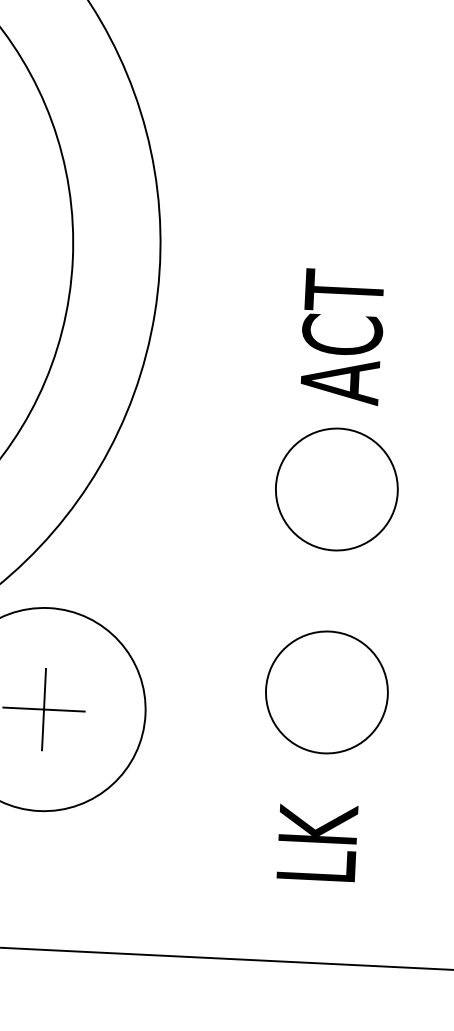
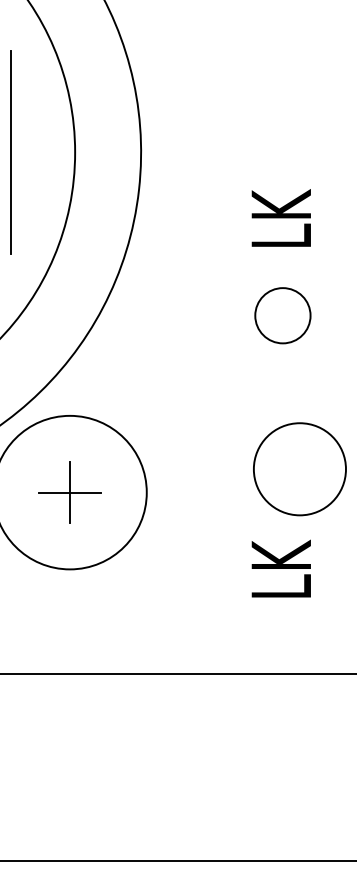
text: (341, 337) -> (280, 200), ACT -> LK
circle: (336, 489) -> (282, 315), size x0.6
circle: (326, 692) -> (299, 469), moved
text: (316, 841) -> (280, 568), moved

